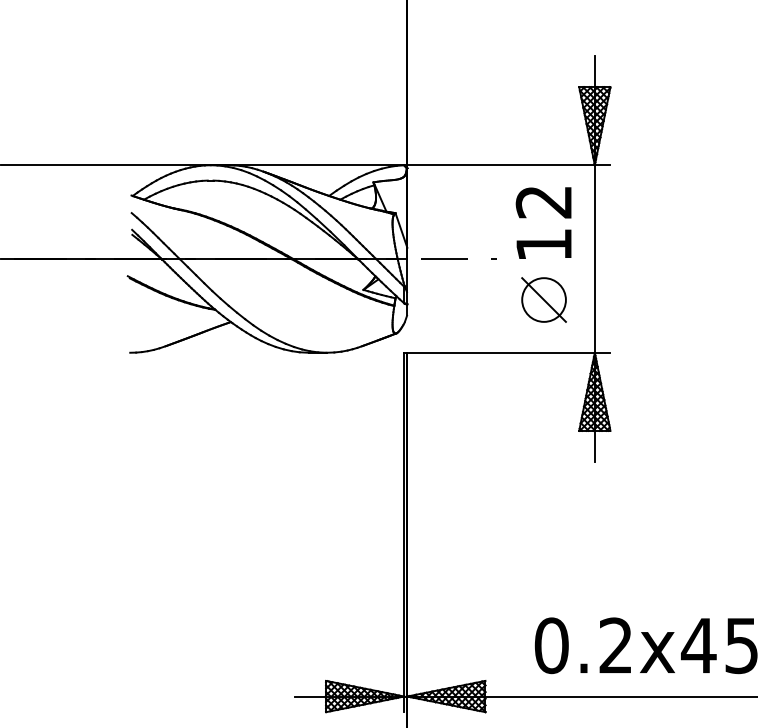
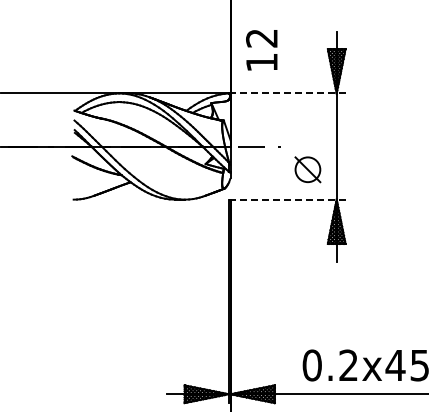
line: (506, 165) -> (286, 93), solid -> dashed
text: (543, 223) -> (261, 50), moved
line: (507, 352) -> (287, 199), solid -> dashed

